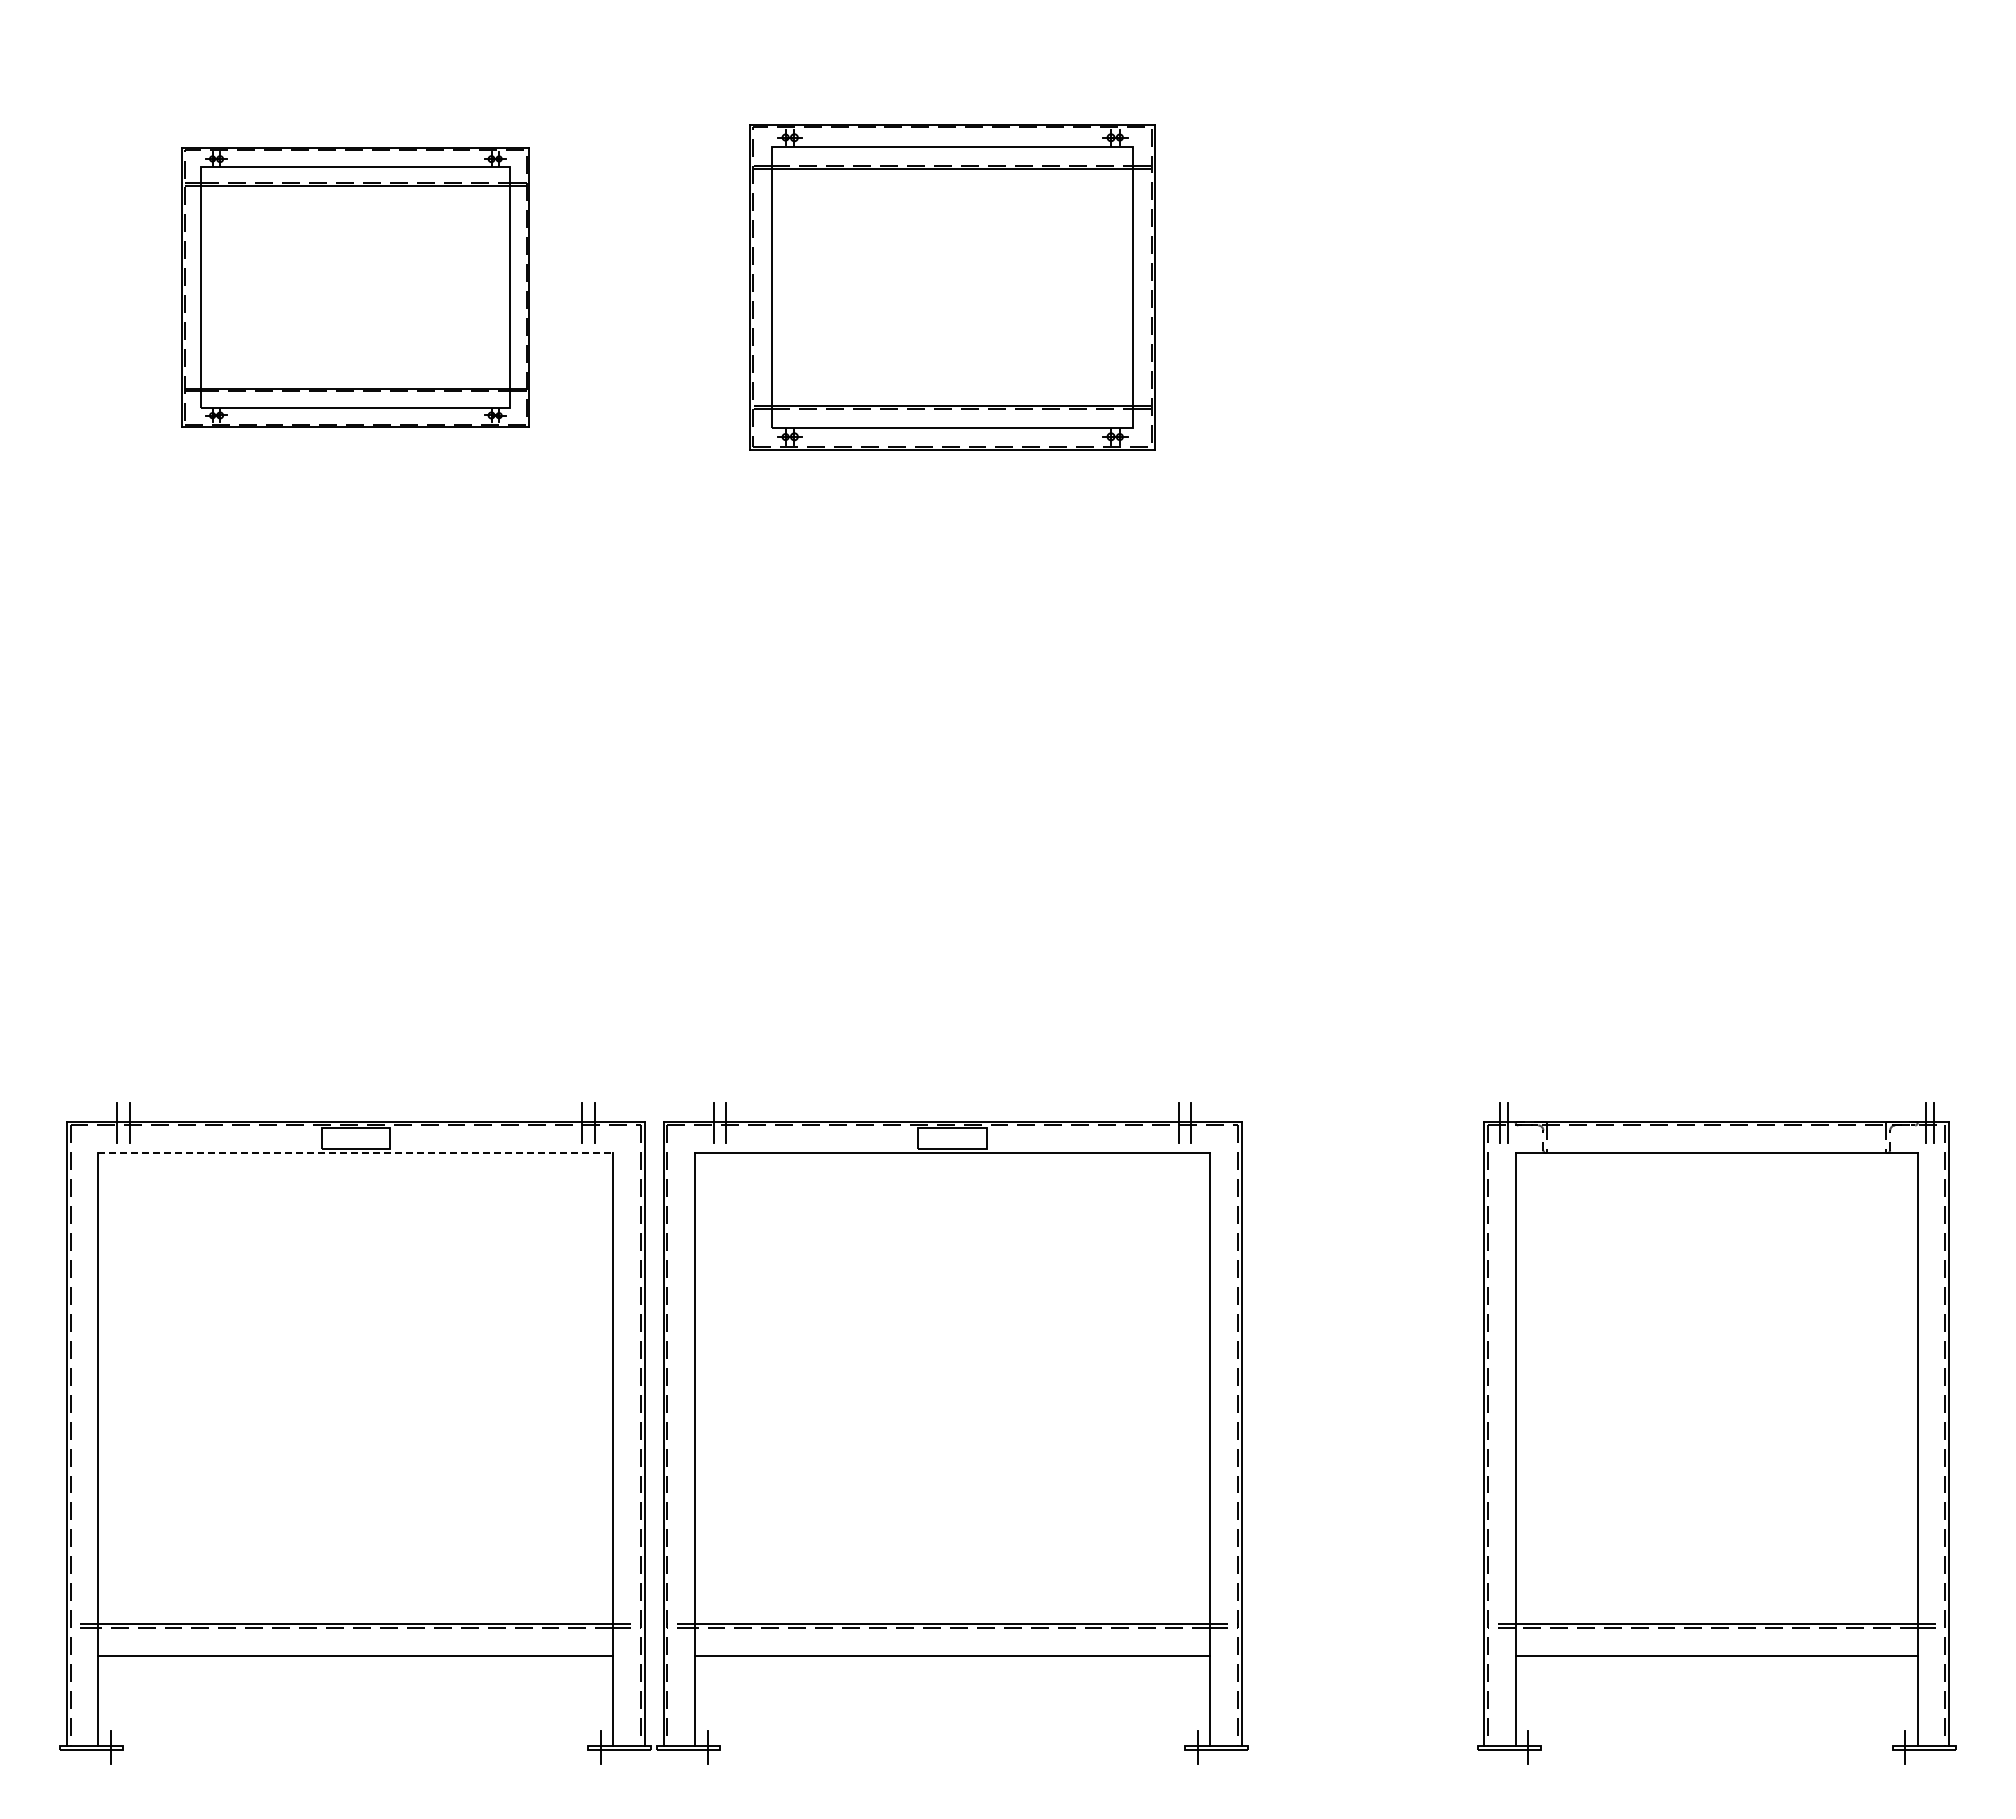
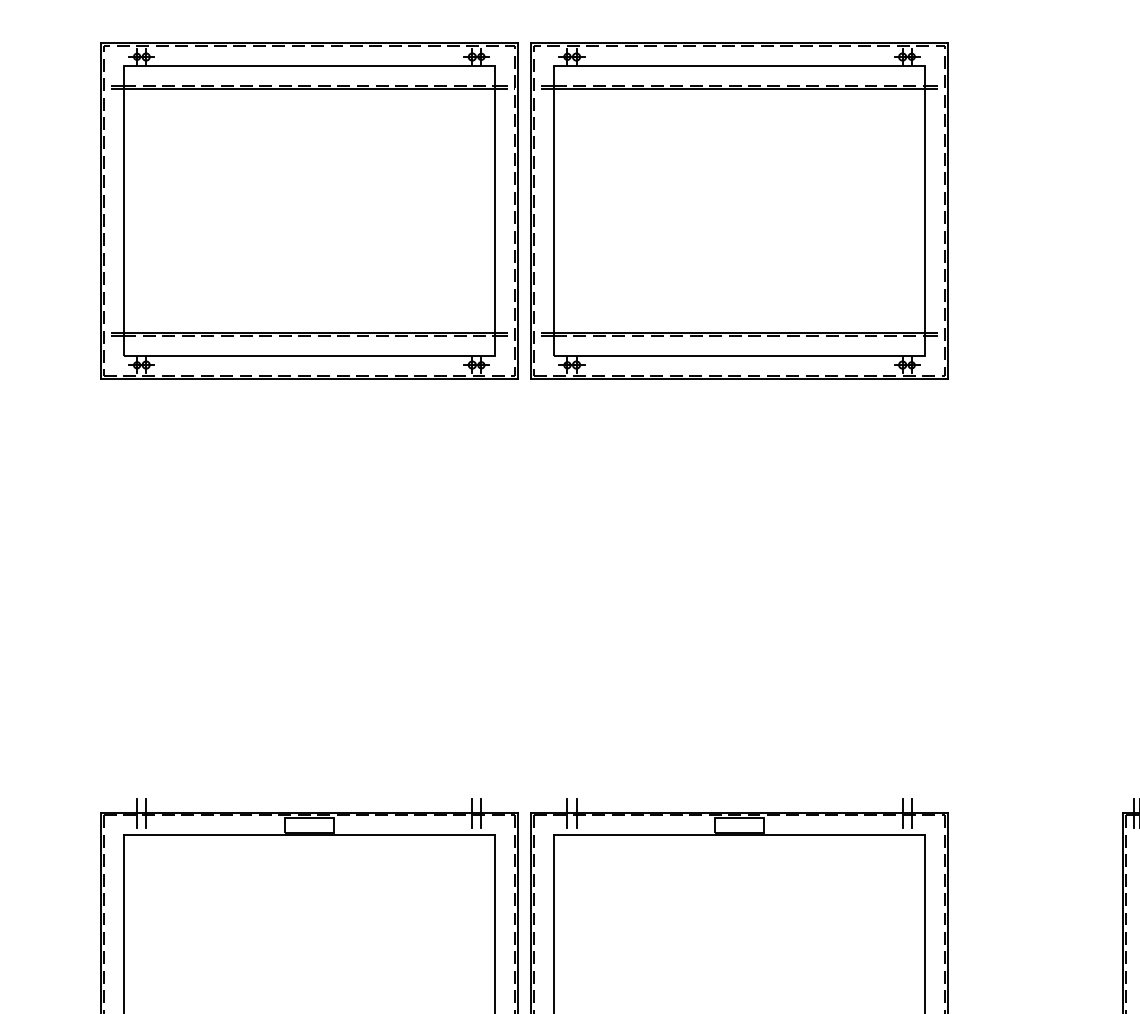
part: (355, 287) -> (309, 211), size x1.67
part: (952, 287) -> (739, 211), size x1.43
line: (355, 1153) -> (309, 835), dashed -> solid

